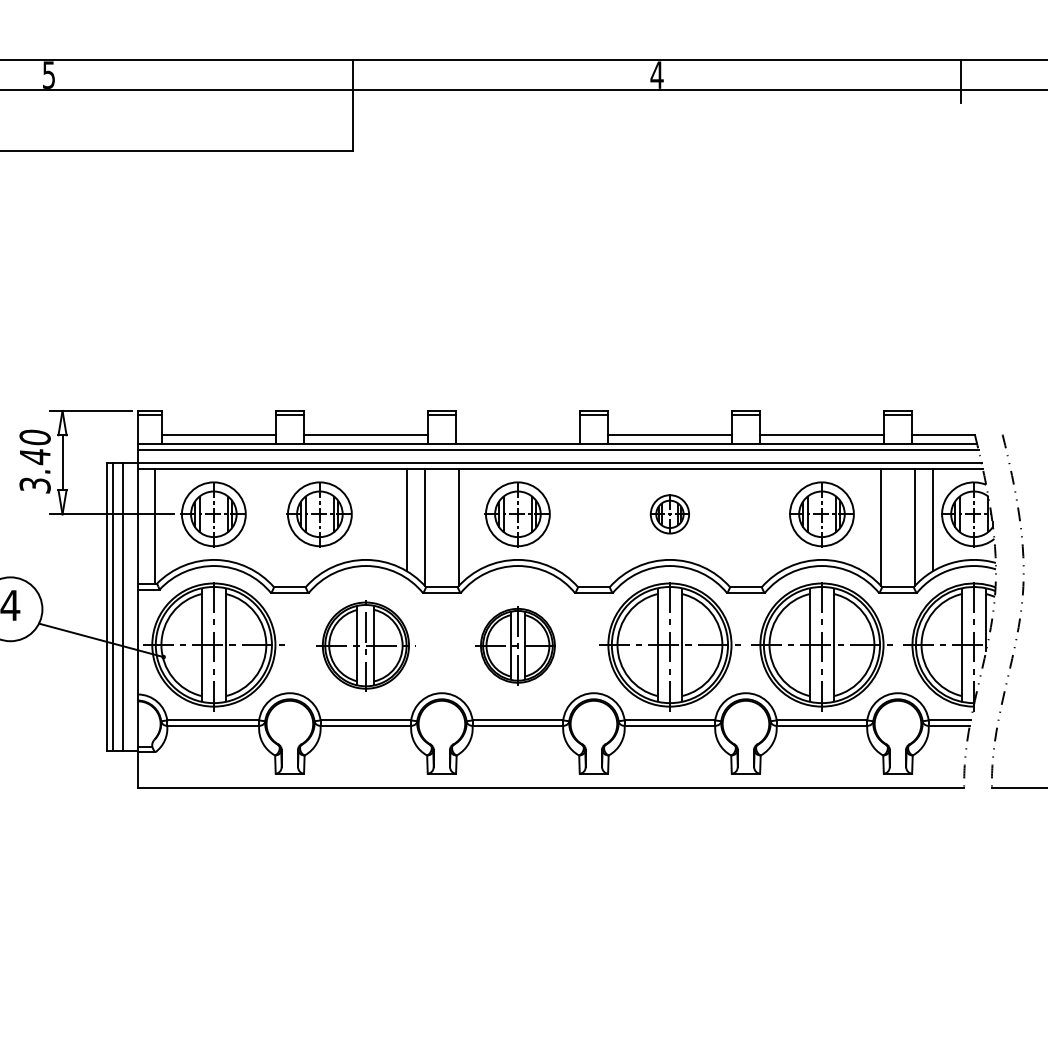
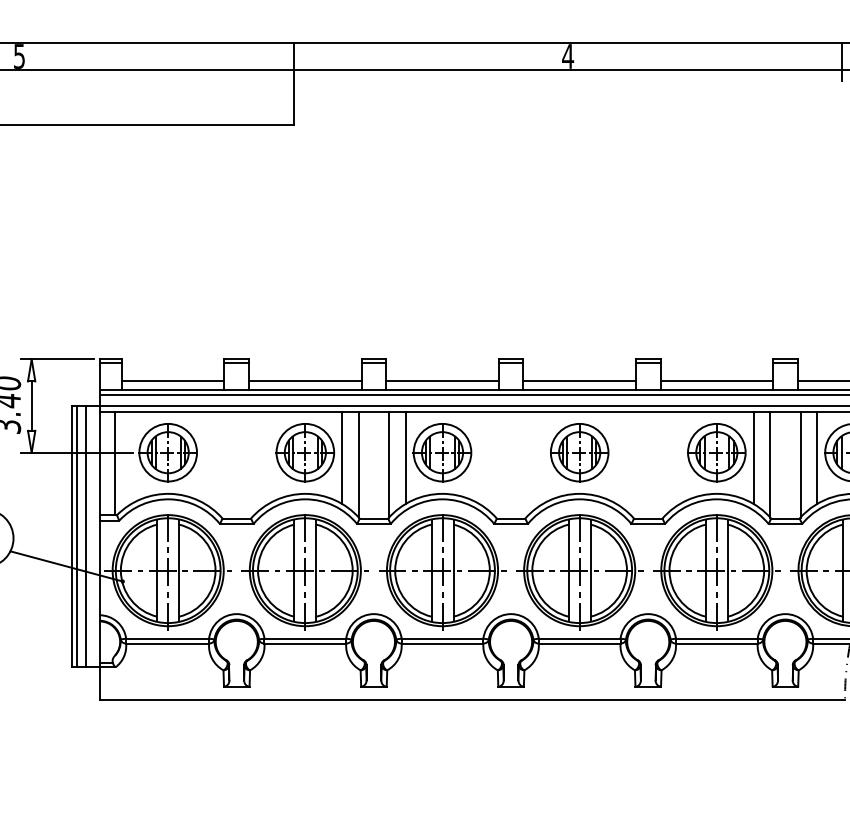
line: (517, 434) -> (442, 380), added
part: (319, 514) -> (305, 452), moved
part: (669, 514) -> (579, 452), size x1.67
line: (476, 519) -> (405, 457), added
line: (863, 519) -> (754, 457), added
part: (365, 646) -> (305, 571), size x1.43
part: (517, 646) -> (442, 571), size x1.67

